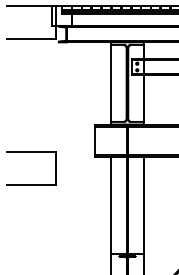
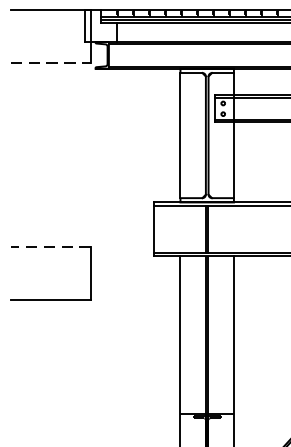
line: (31, 39) -> (51, 64), solid -> dashed
line: (31, 151) -> (51, 246), solid -> dashed

